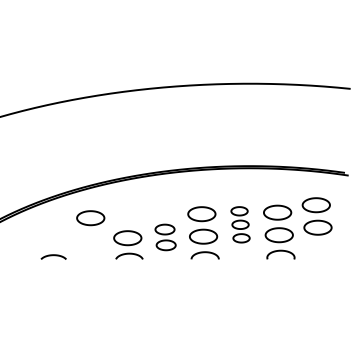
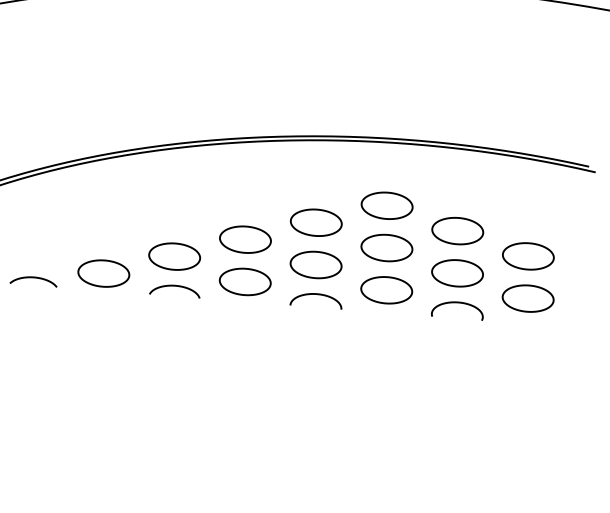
part: (316, 216) -> (527, 277), moved
part: (90, 218) -> (103, 274), moved
part: (240, 224) -> (386, 247), size x1.67
part: (165, 237) -> (245, 260), size x1.43

